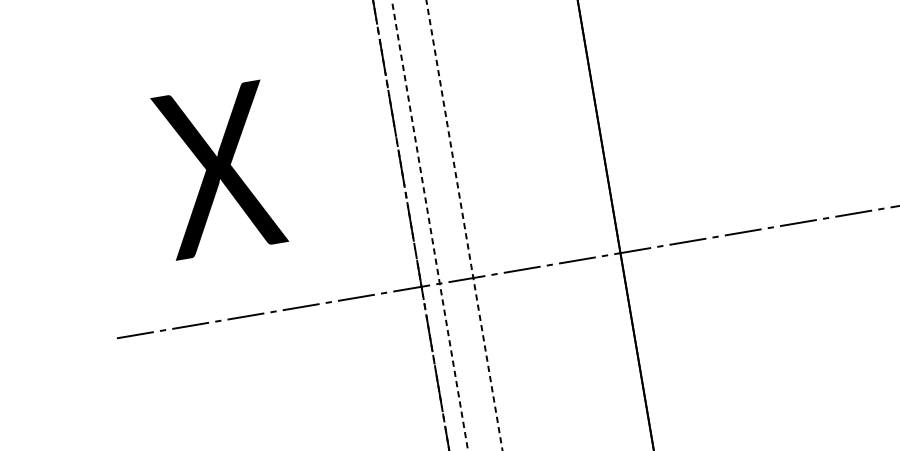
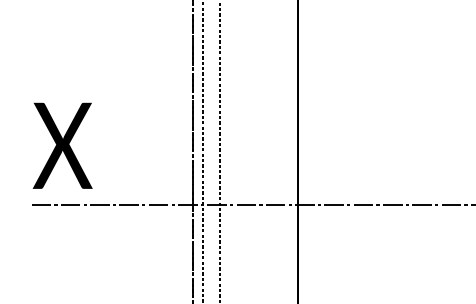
text: (218, 169) -> (62, 145), moved

